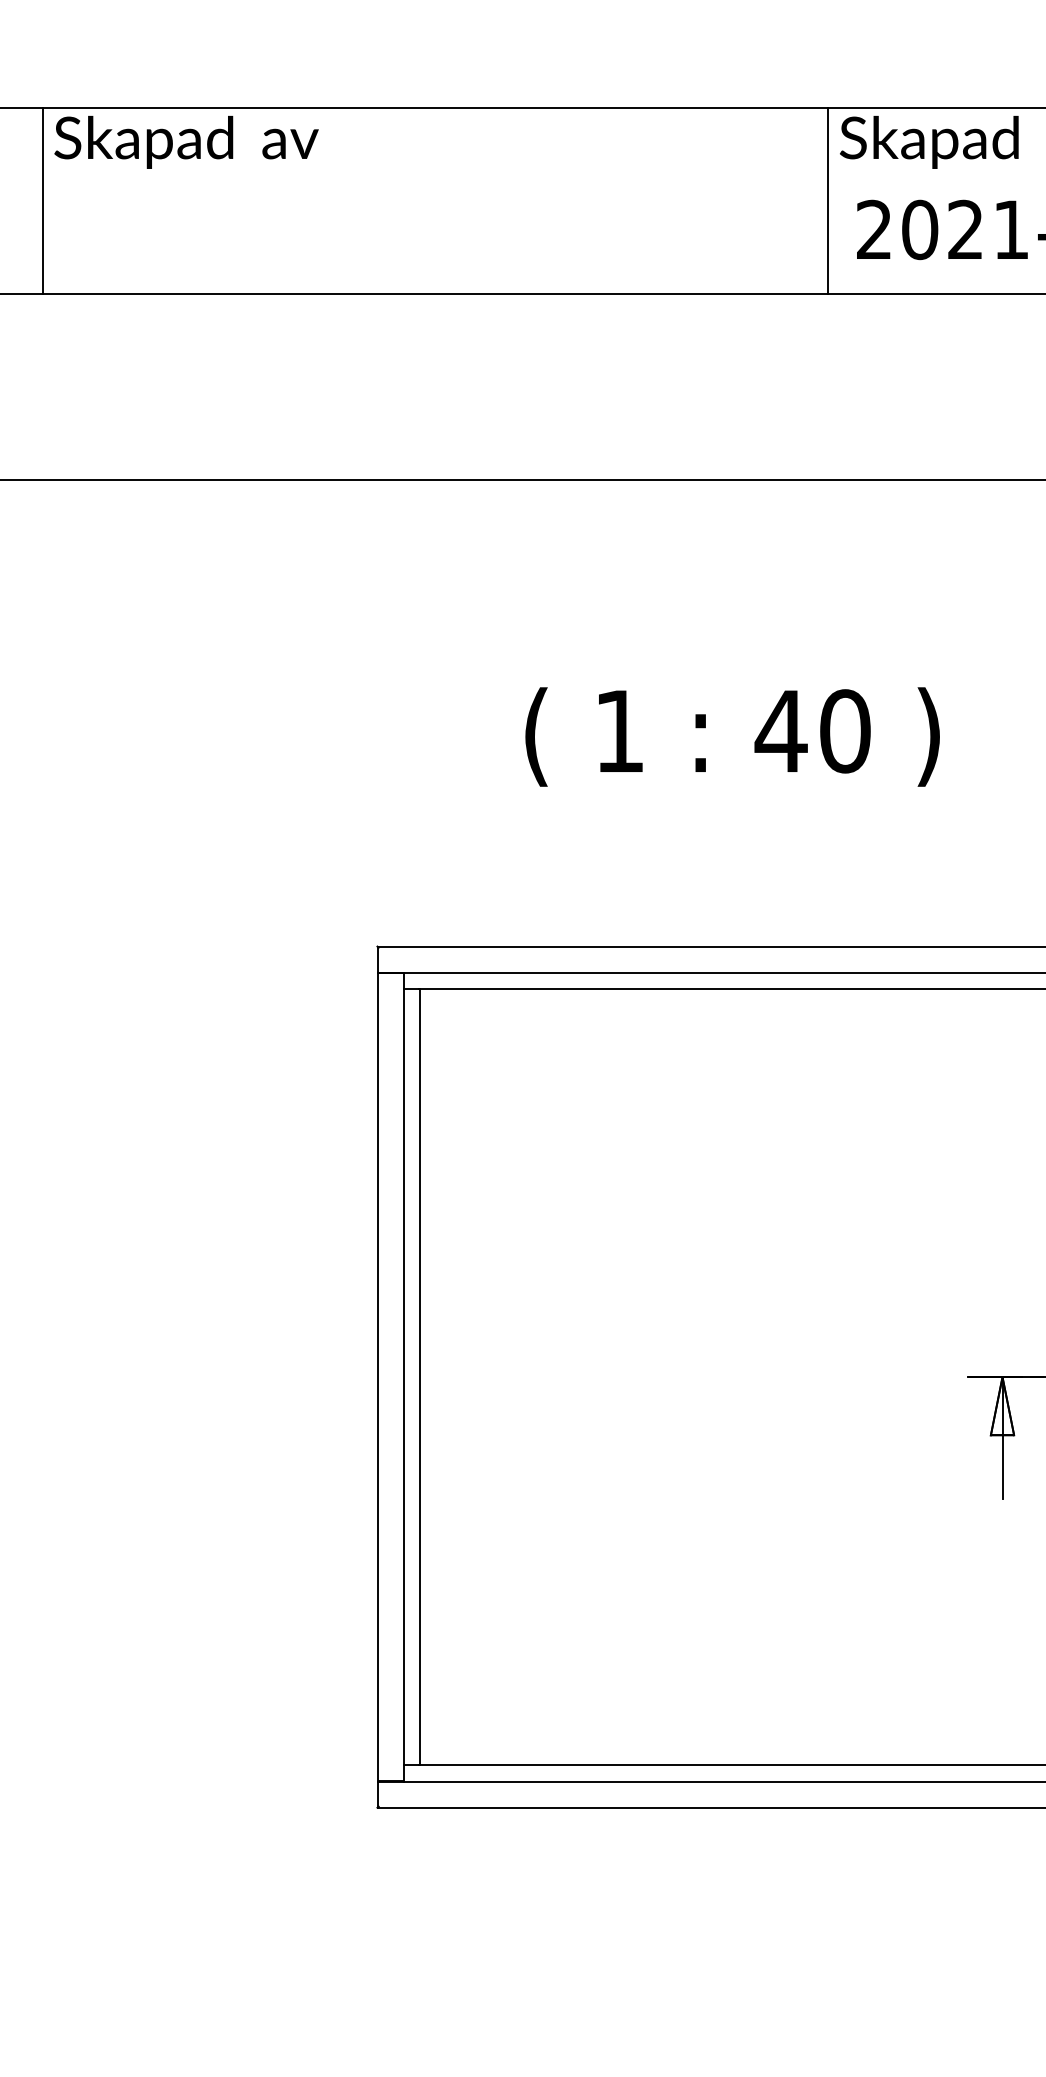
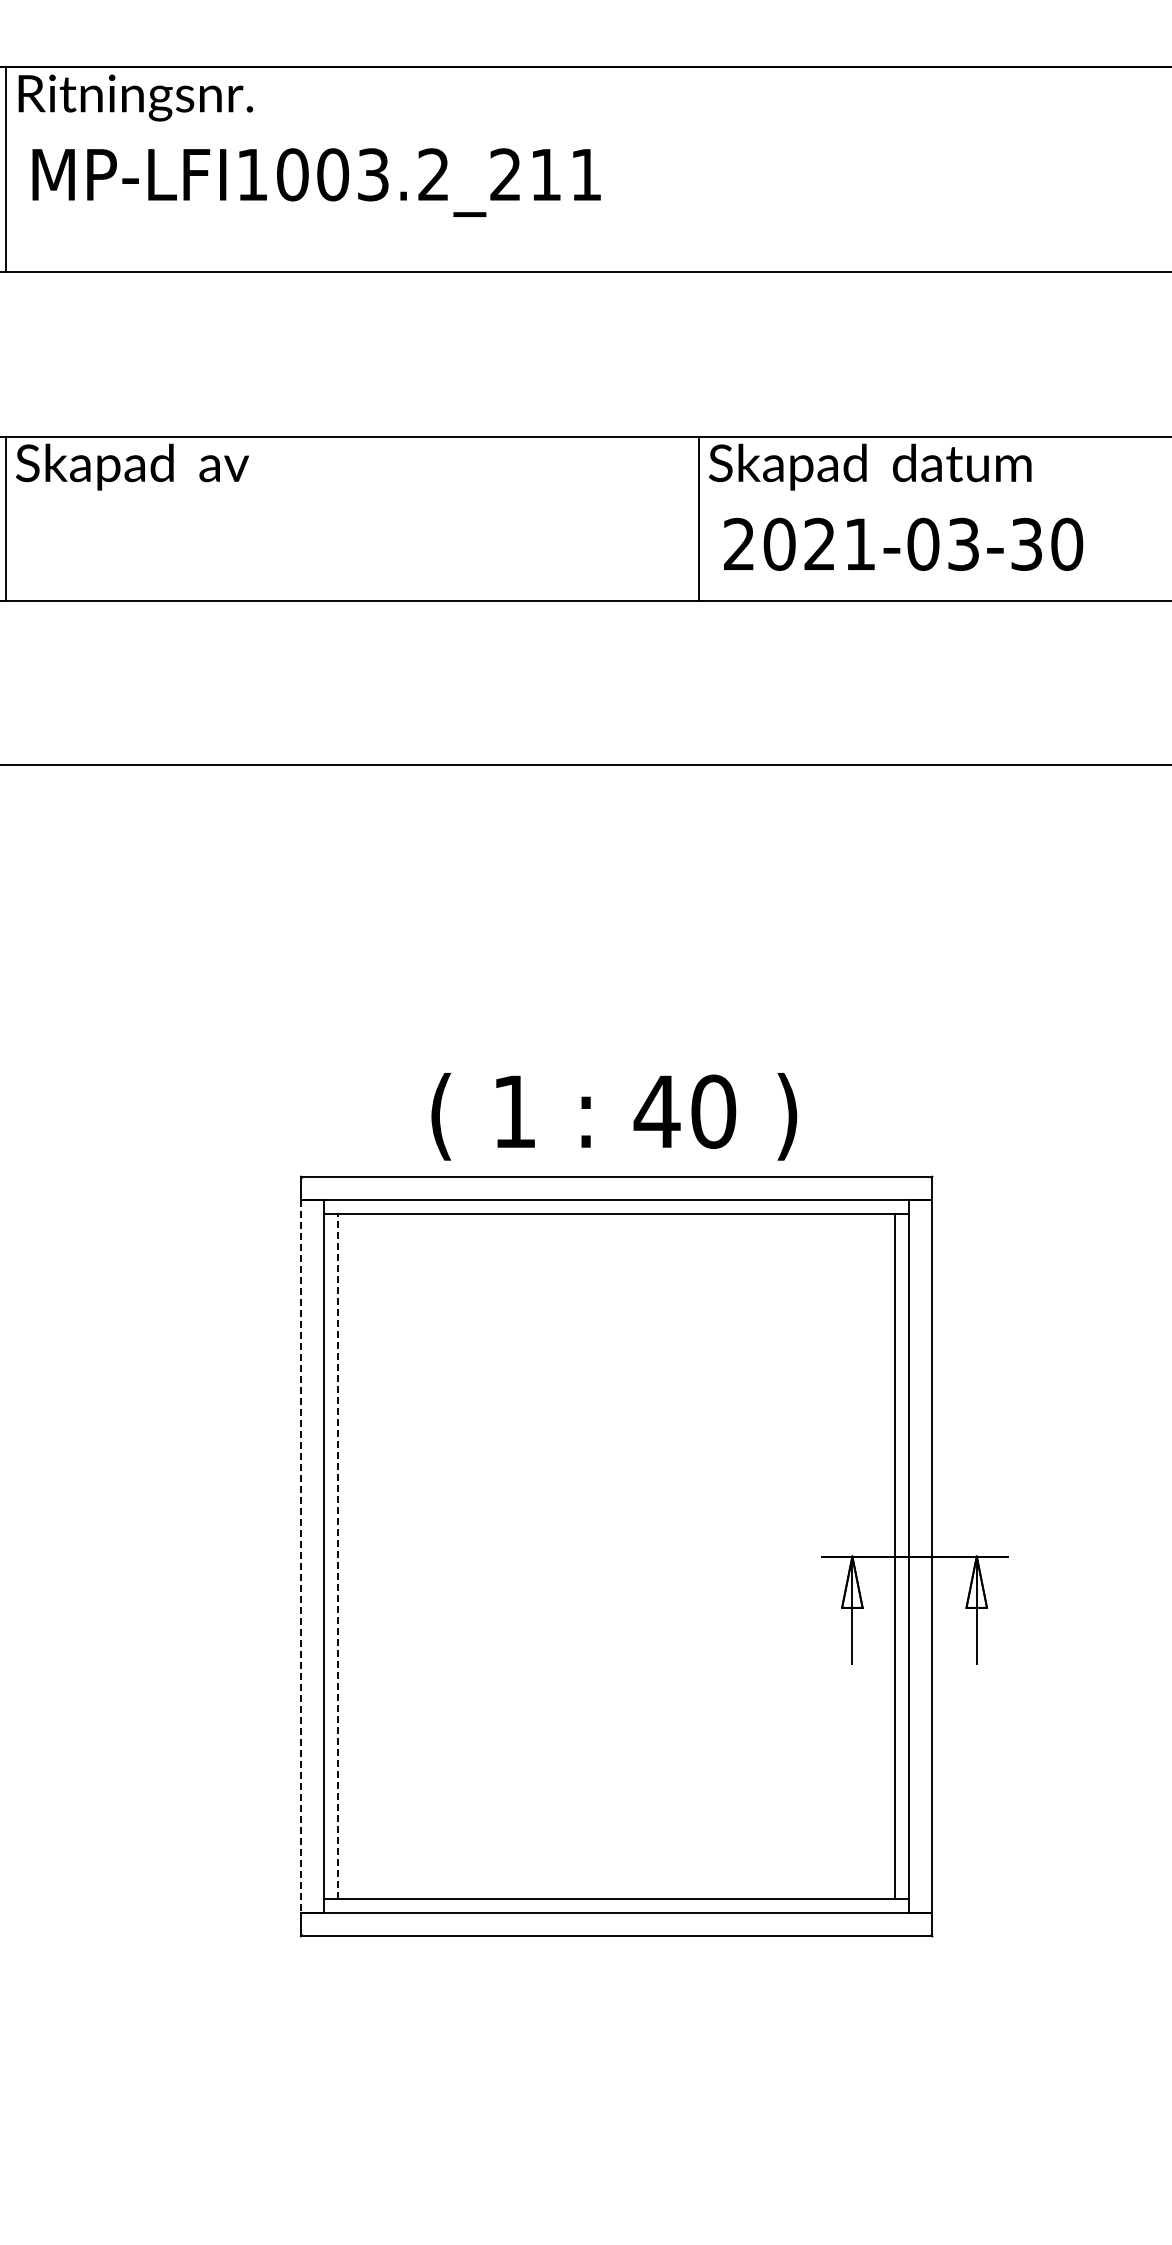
text: (732, 736) -> (614, 1116), moved
line: (376, 1377) -> (300, 1556), solid -> dashed
line: (420, 1377) -> (338, 1556), solid -> dashed

